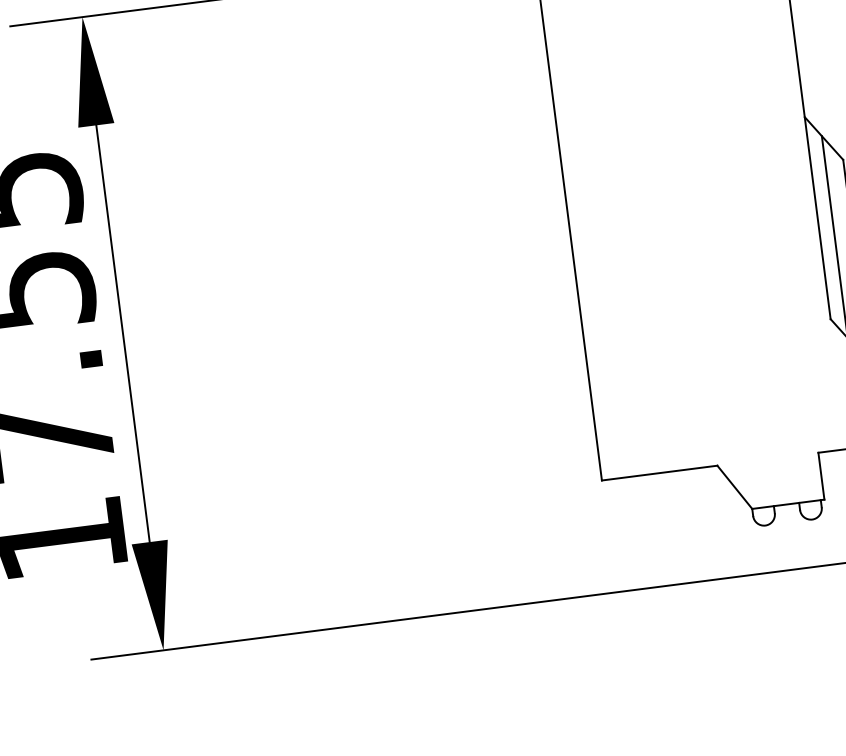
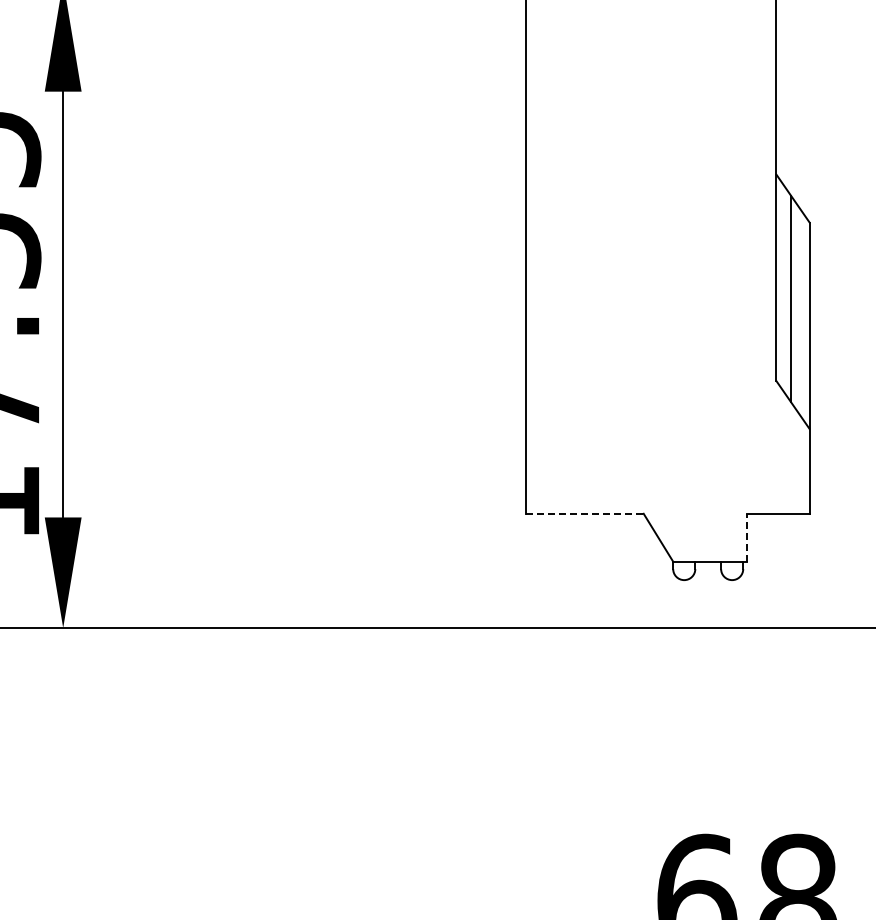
line: (659, 472) -> (584, 513), solid -> dashed
line: (820, 476) -> (746, 537), solid -> dashed

